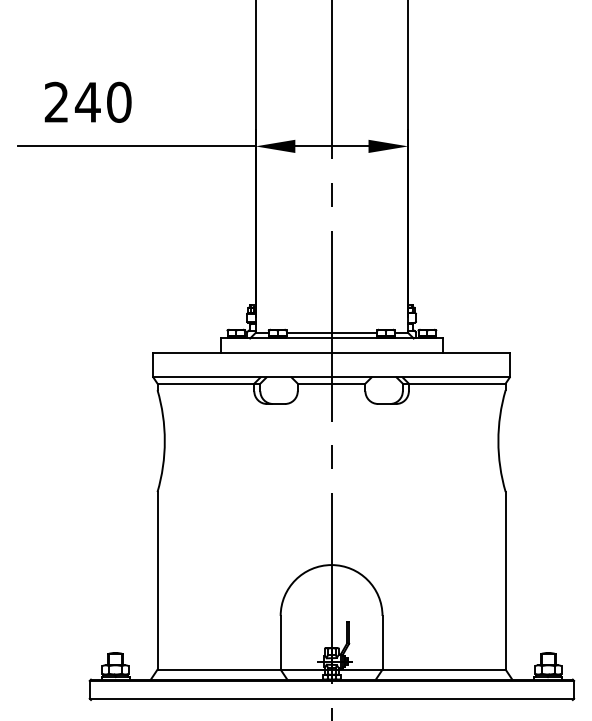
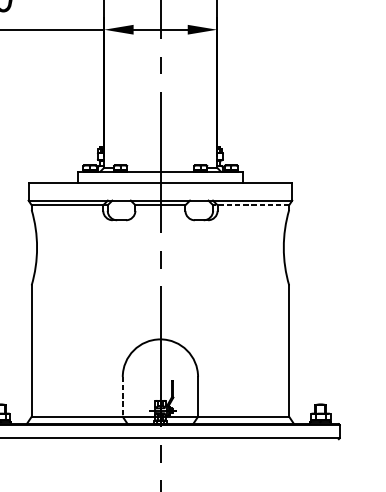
line: (331, 333) -> (160, 168), removed
line: (453, 383) -> (250, 205), solid -> dashed
line: (280, 642) -> (122, 396), solid -> dashed

